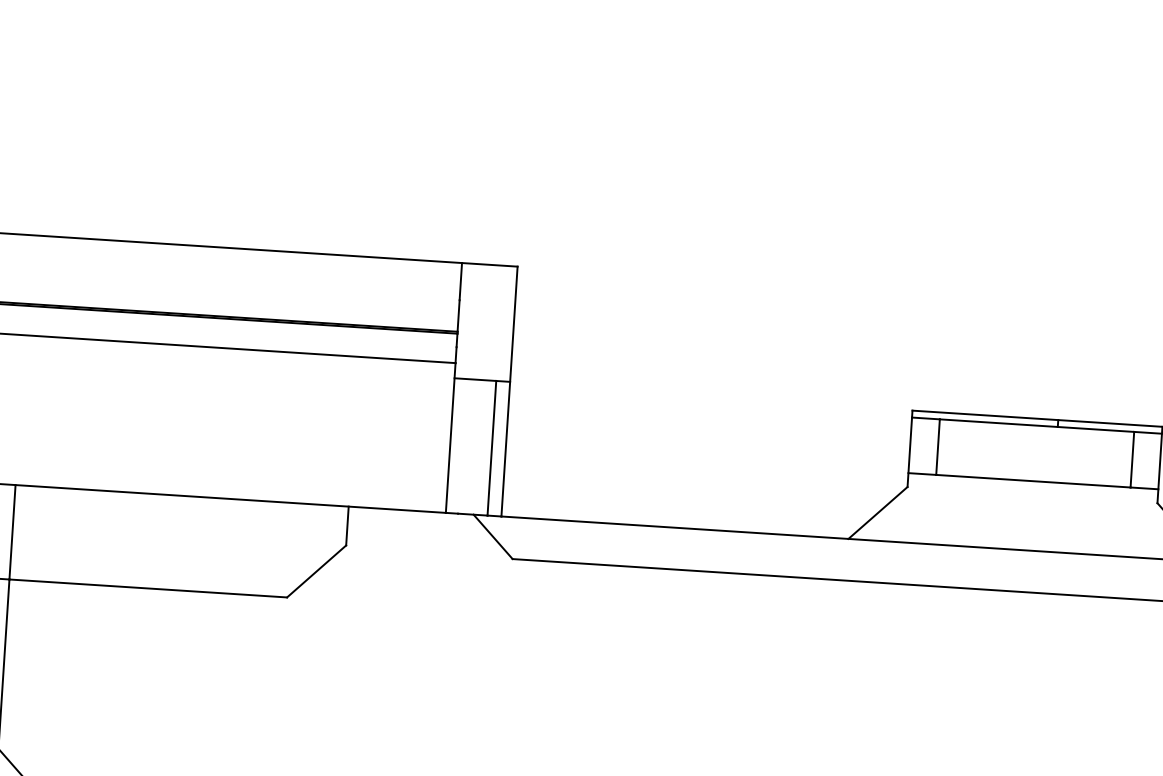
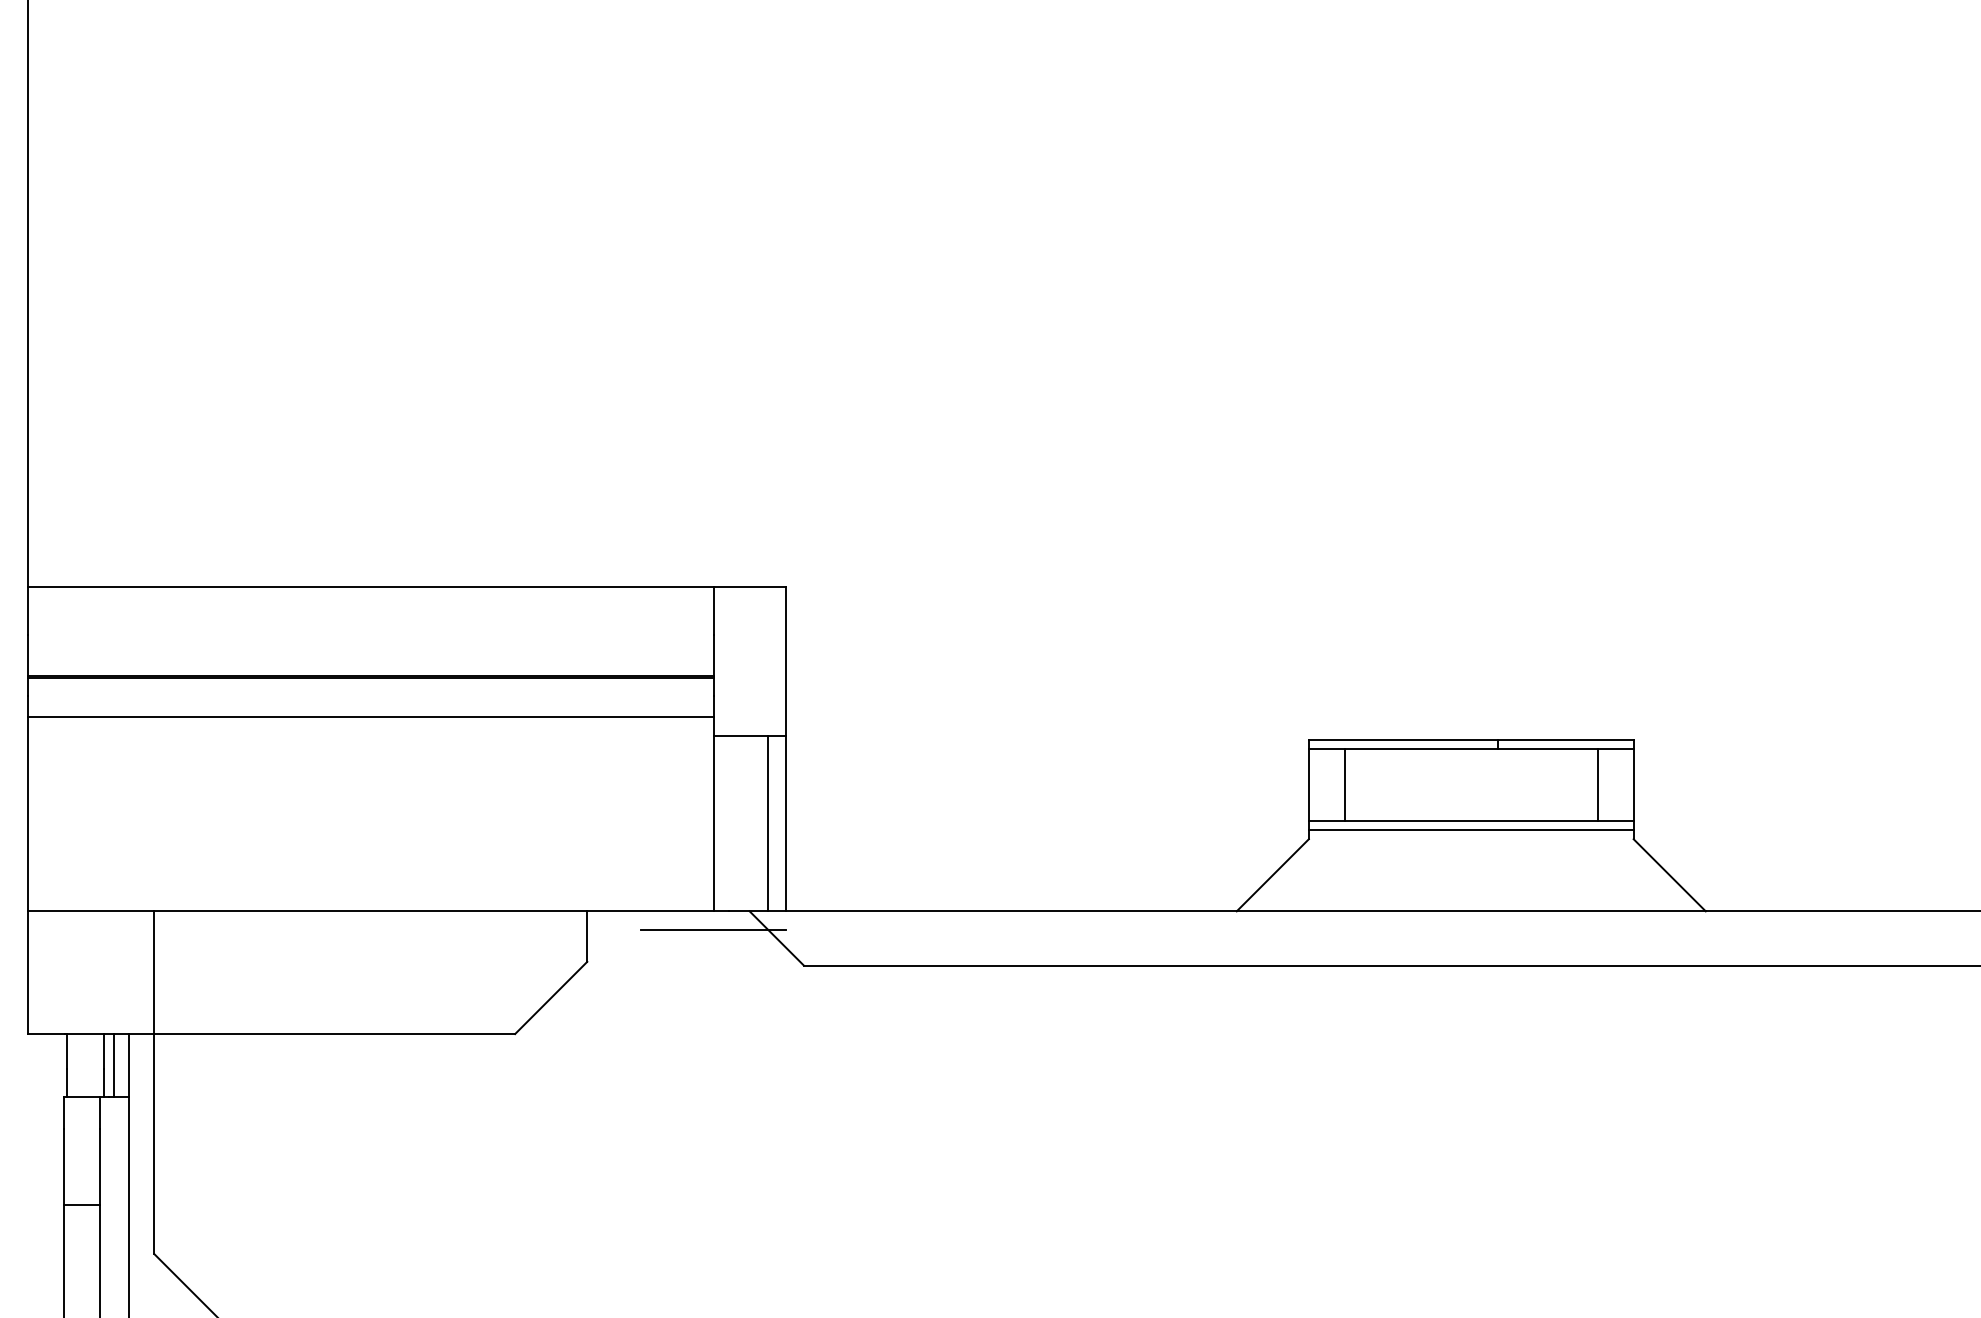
line: (1032, 488) -> (1470, 830), added
line: (444, 527) -> (713, 930), added

